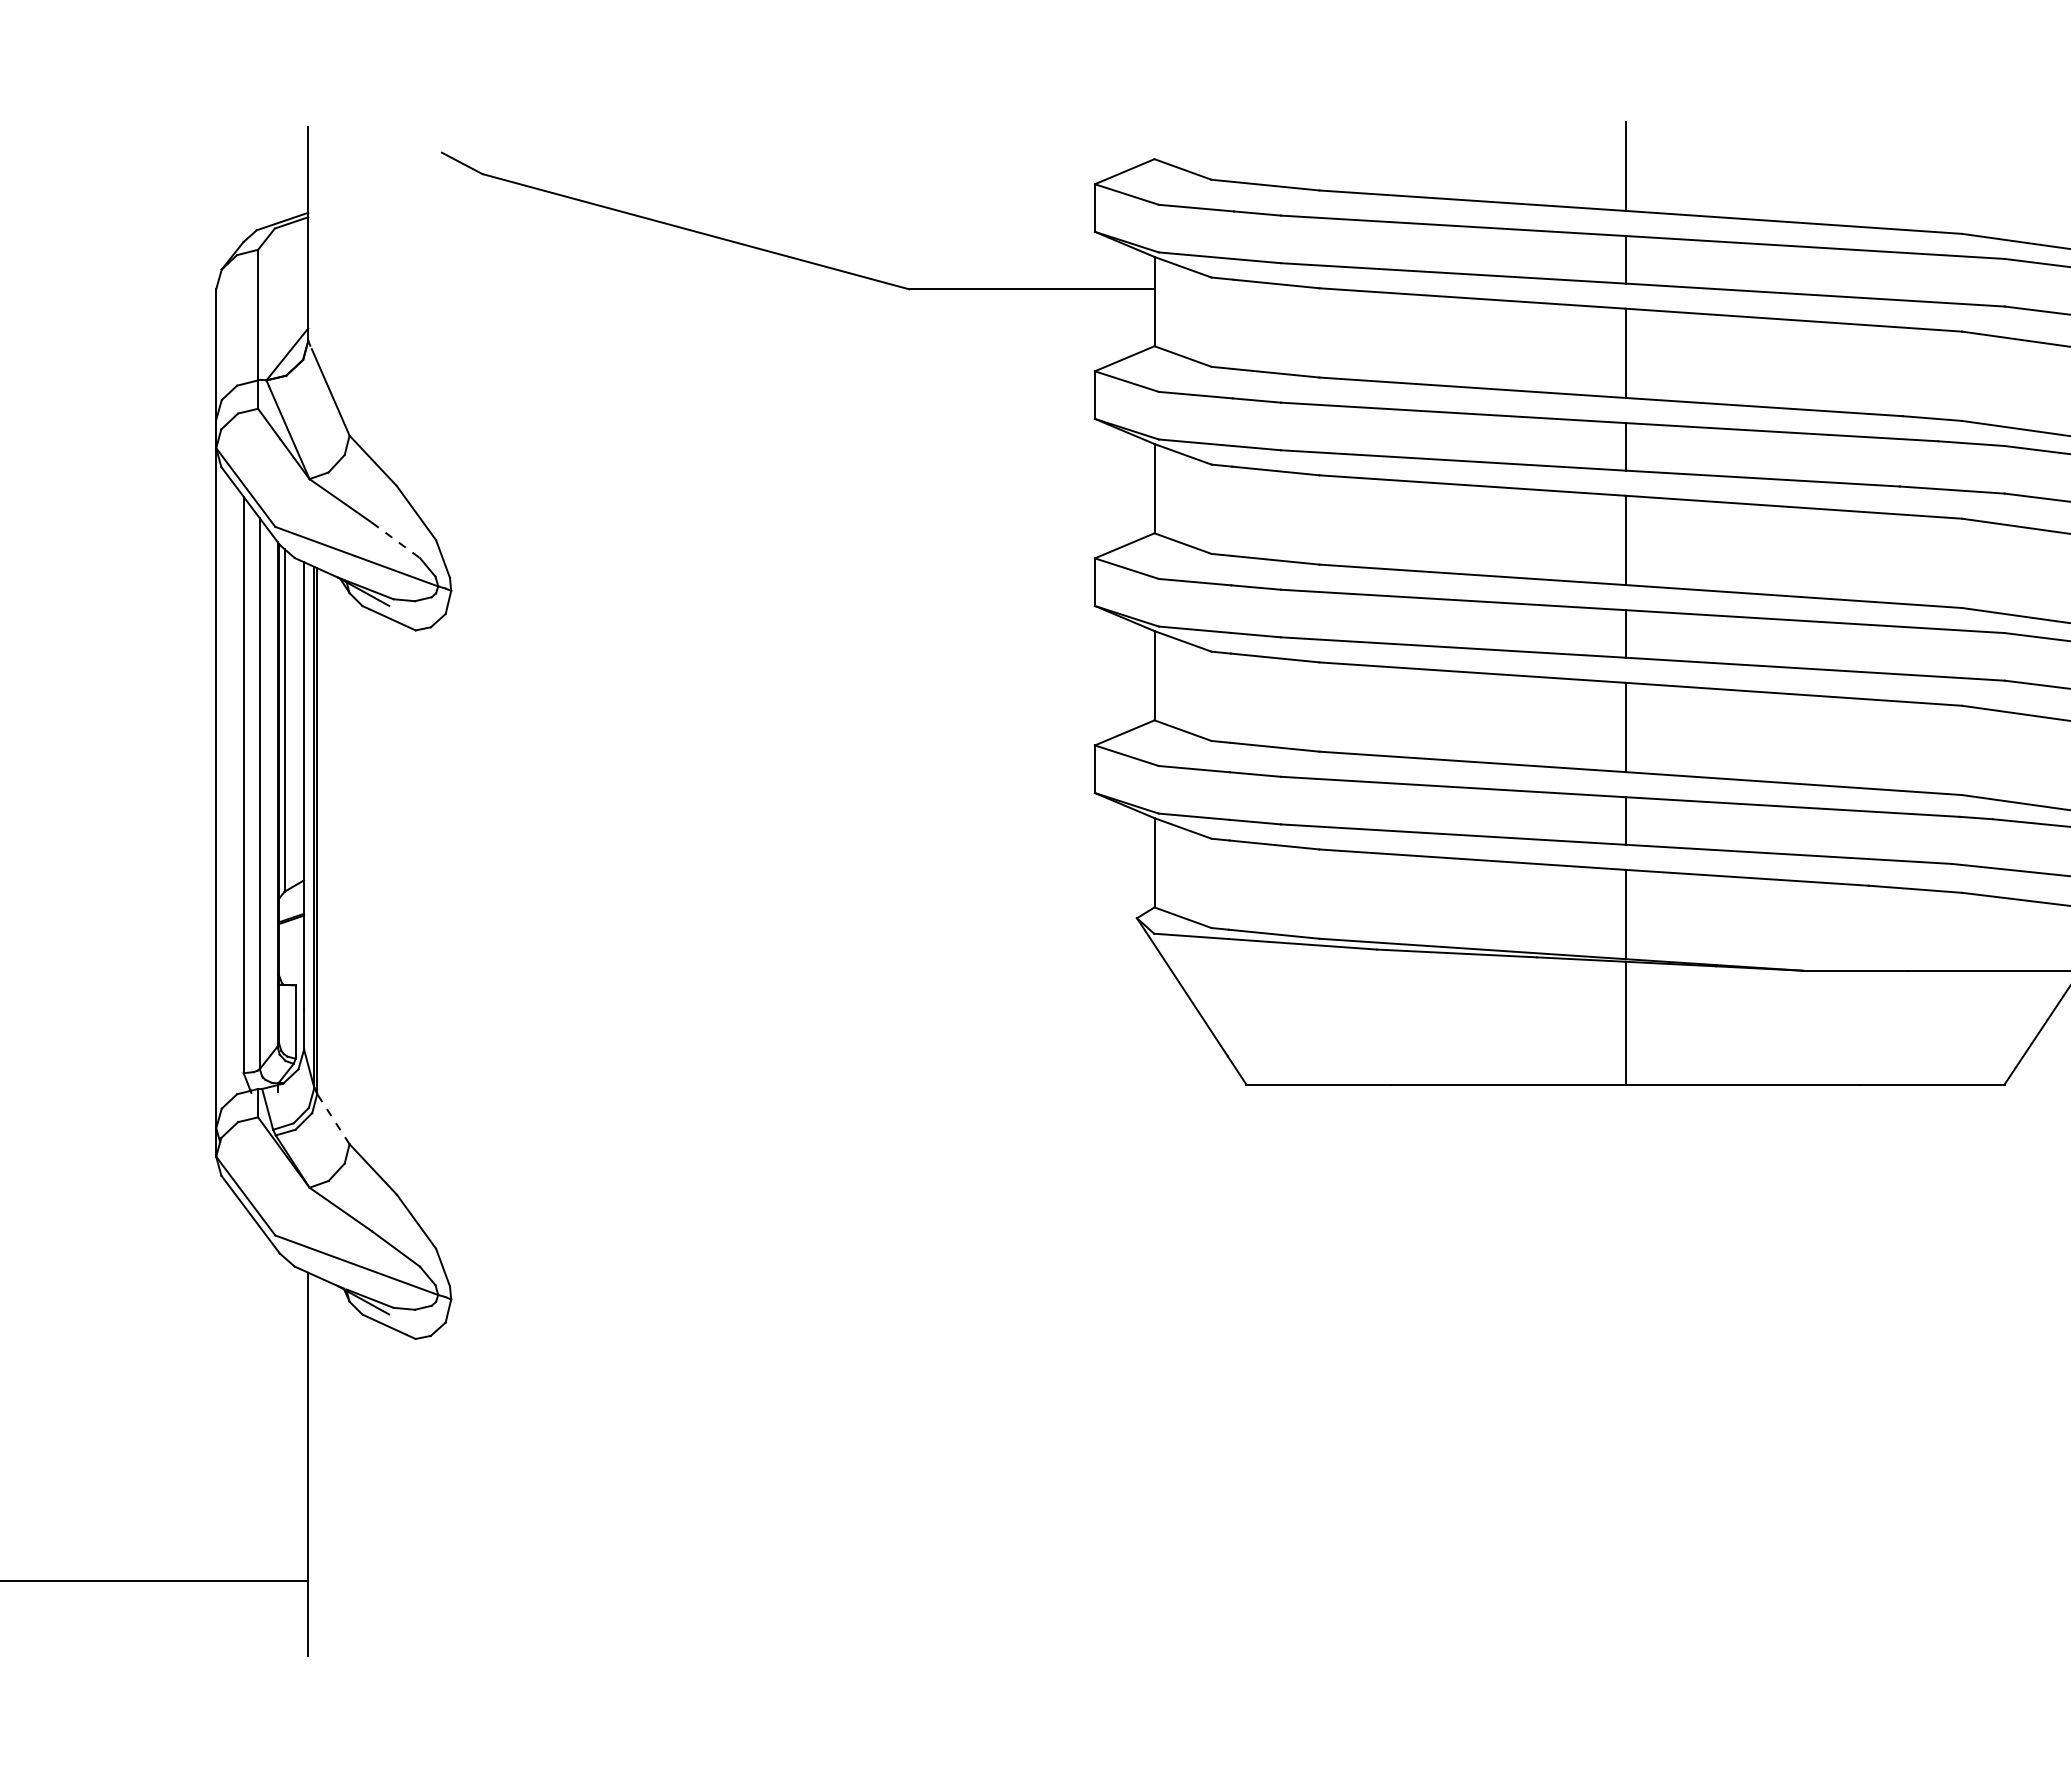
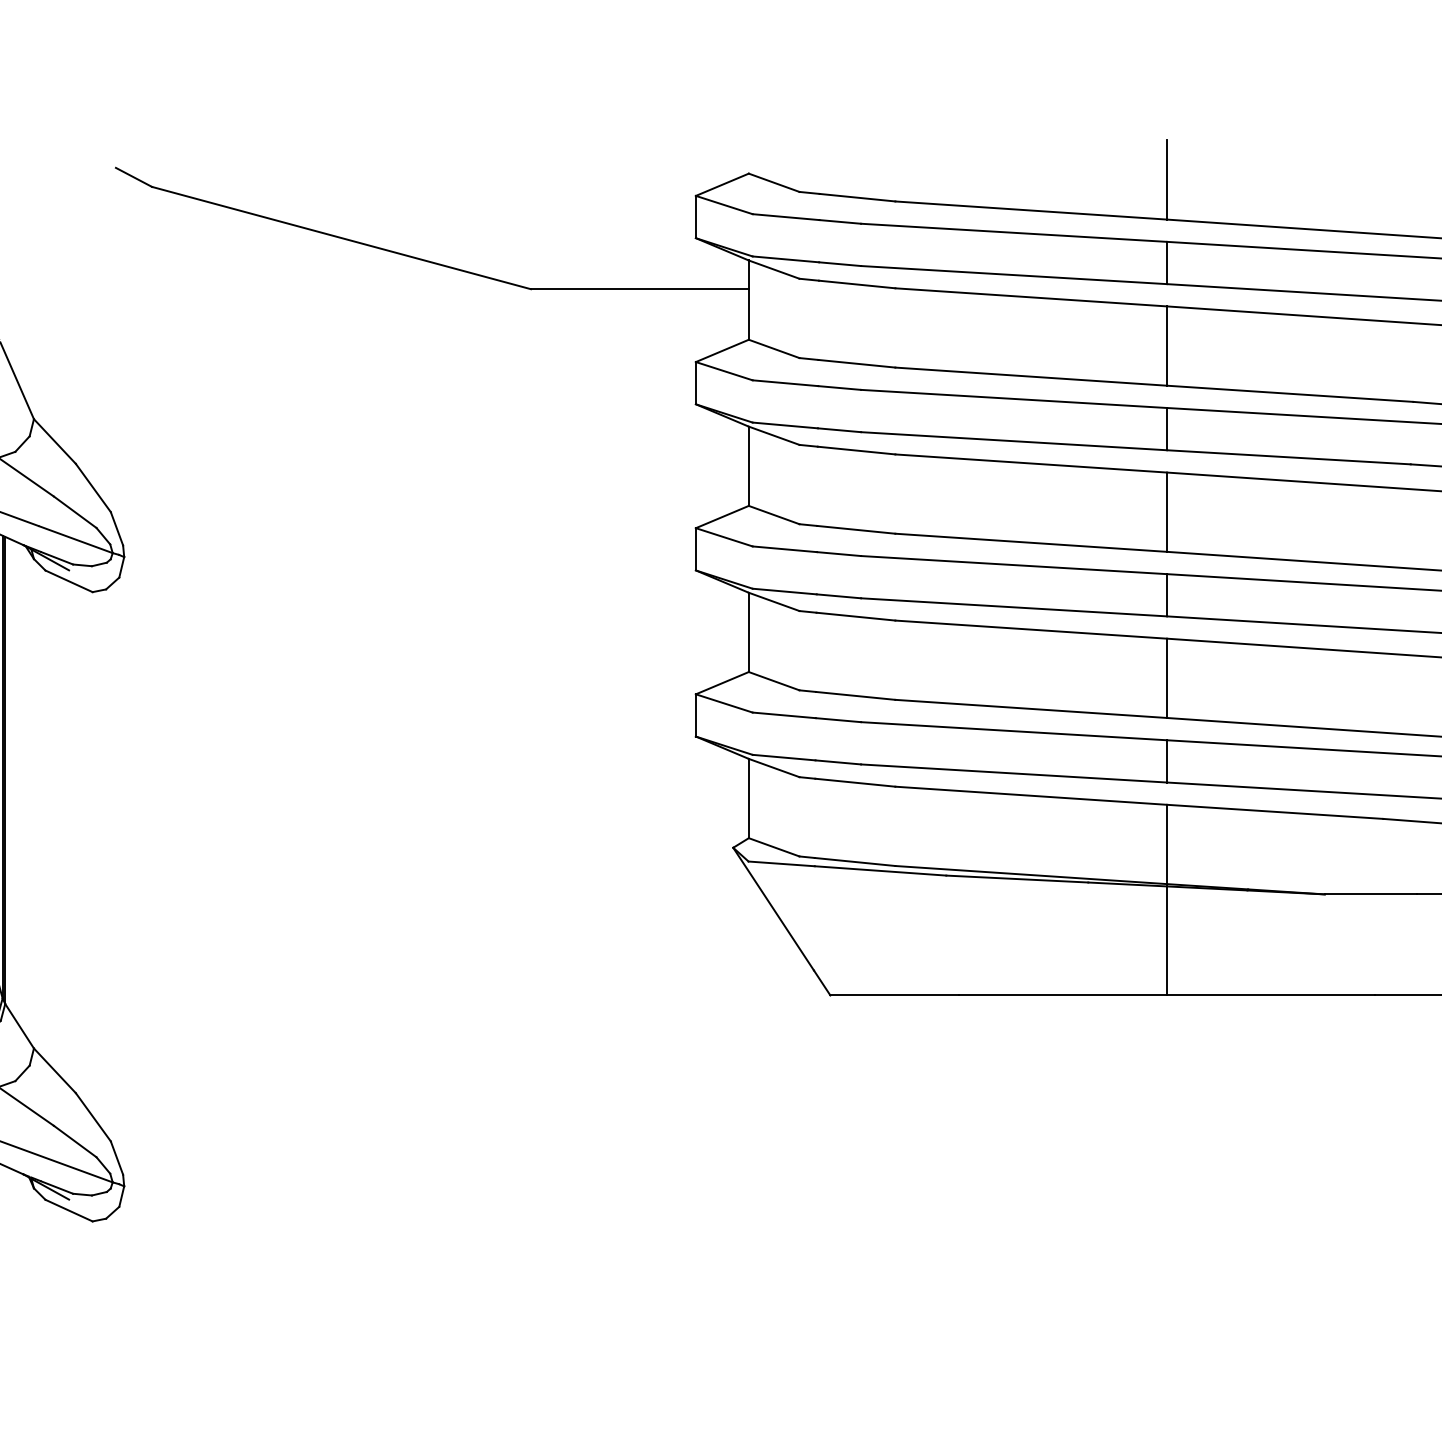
line: (396, 540) -> (75, 512), dashed -> solid
line: (333, 1119) -> (19, 1026), dashed -> solid

